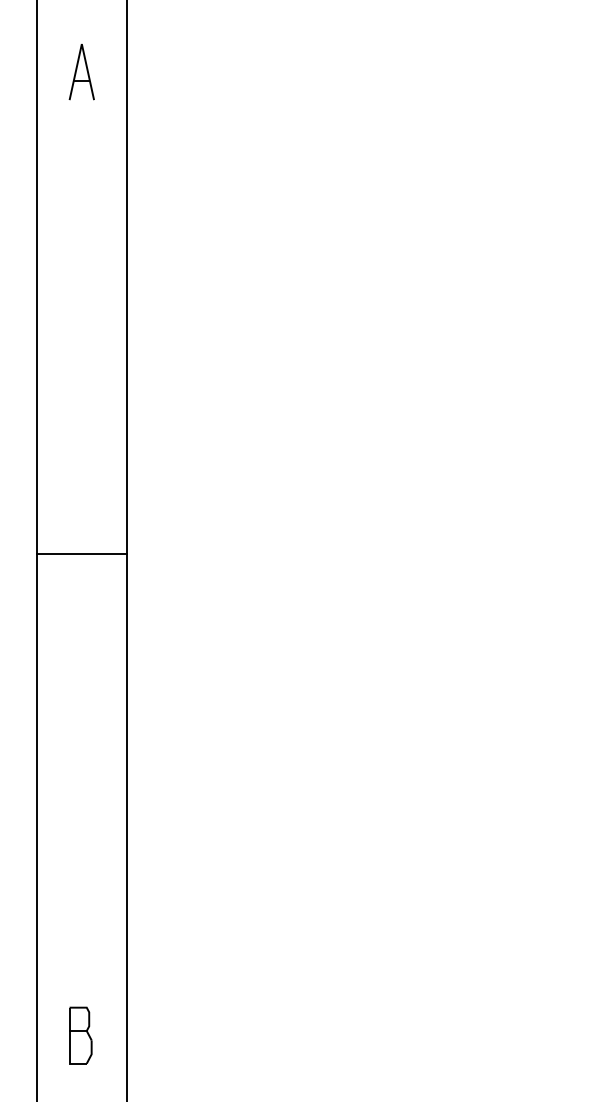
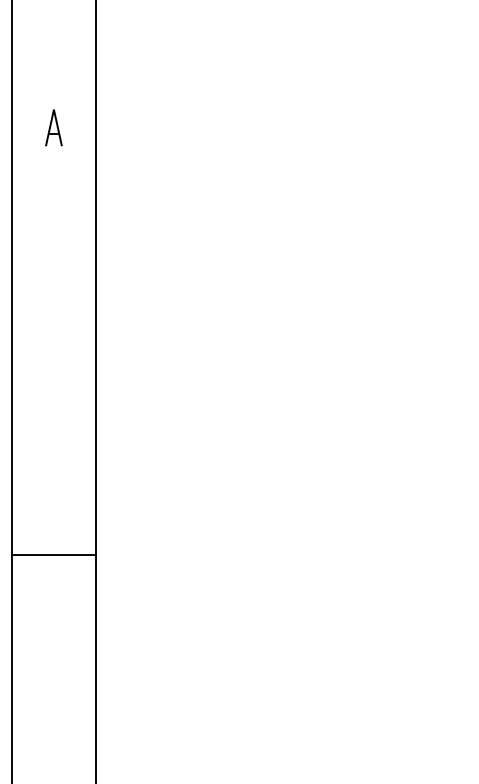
part: (81, 72) -> (53, 128), size x0.7
line: (81, 553) -> (53, 554), moved

